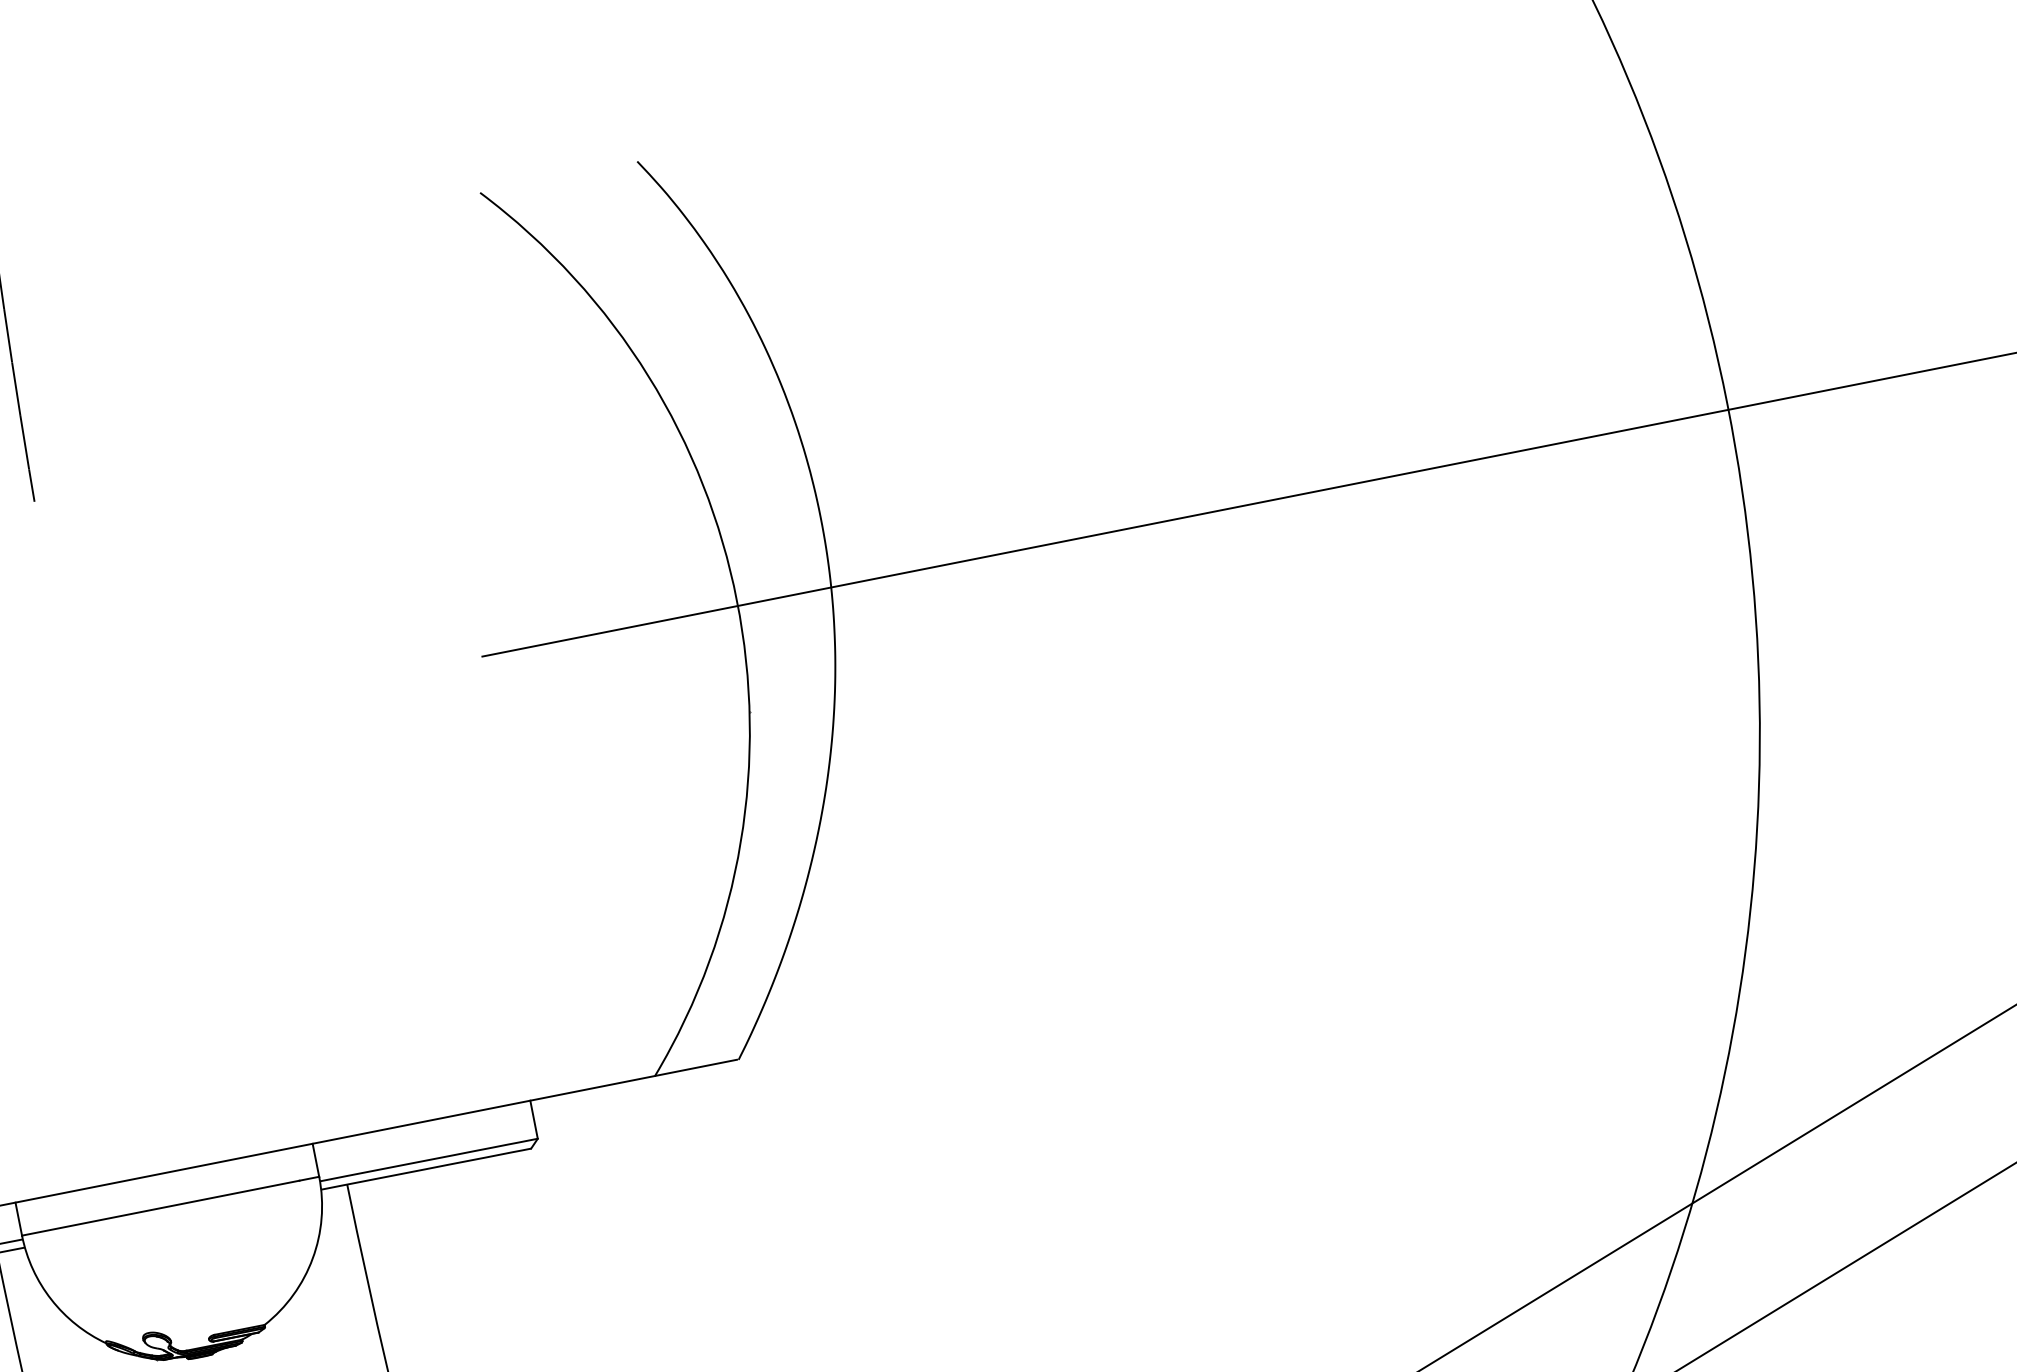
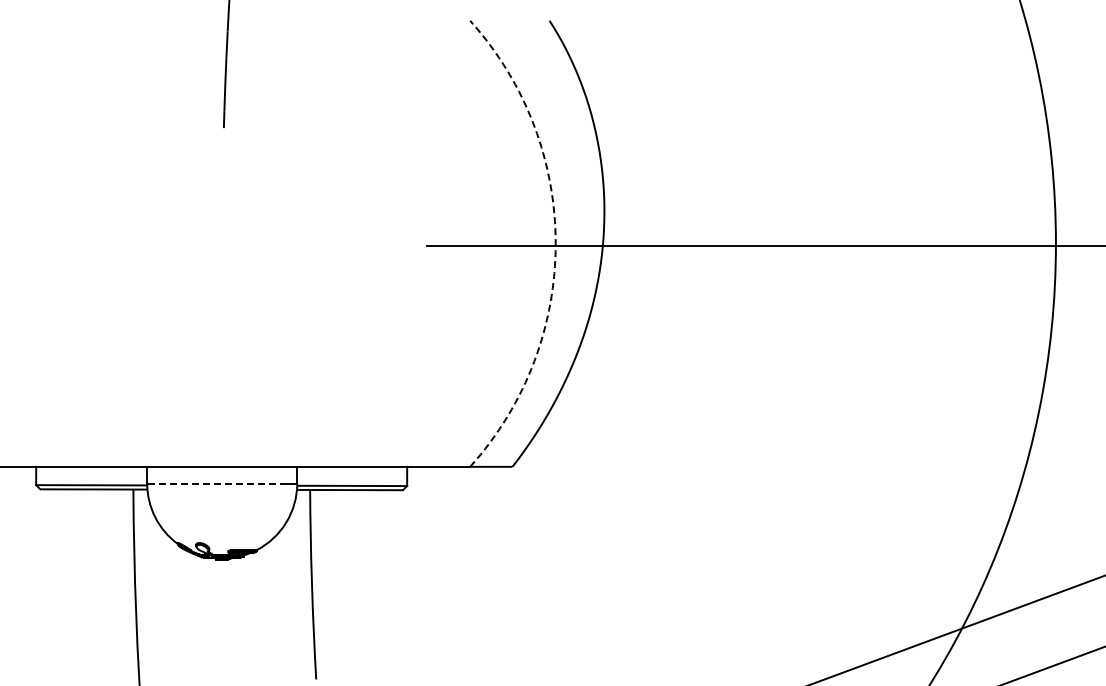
arc: (736, 600) -> (555, 243), solid -> dashed
line: (159, 1208) -> (216, 483), solid -> dashed

